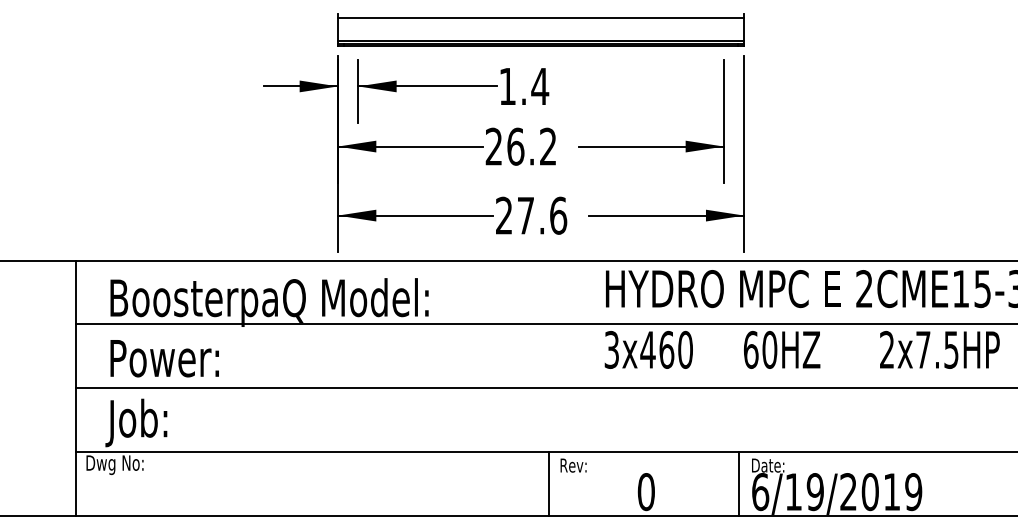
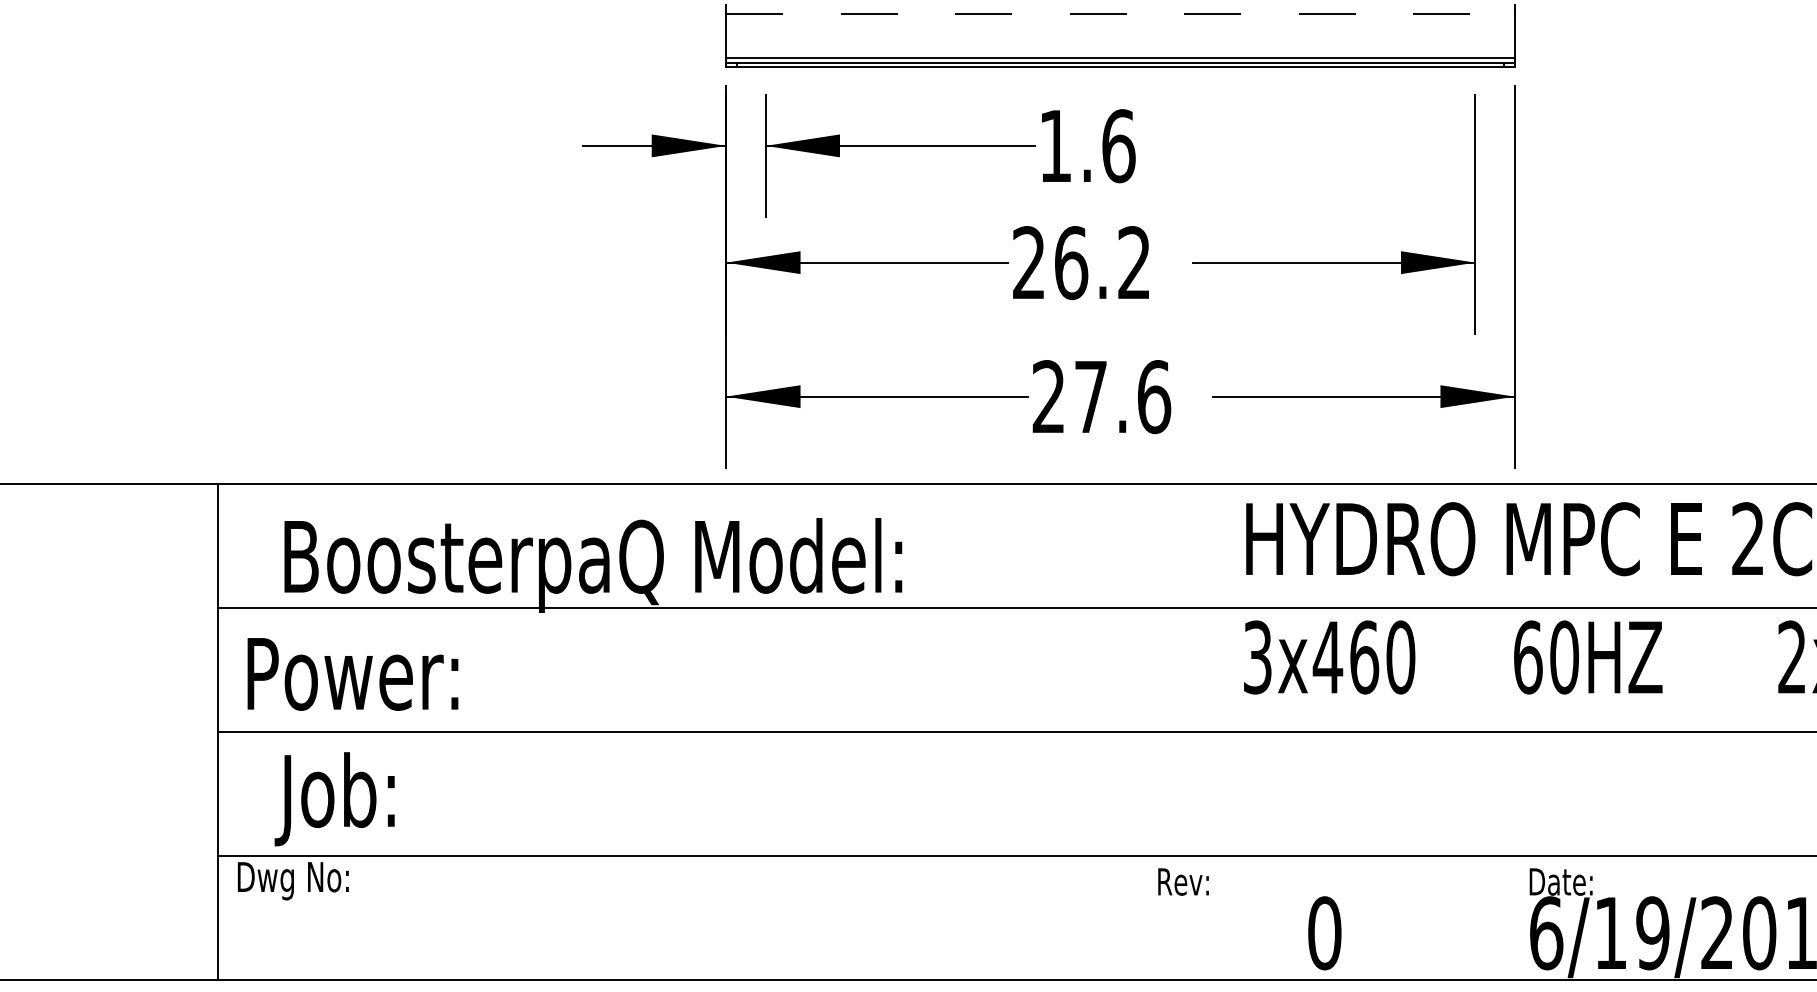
line: (541, 18) -> (1121, 14), solid -> dashed
text: (540, 86) -> (1119, 146), 1.4 -> 1.6
text: (164, 358) -> (352, 674), moved
line: (548, 483) -> (1134, 916), removed
line: (738, 483) -> (1503, 916), removed

